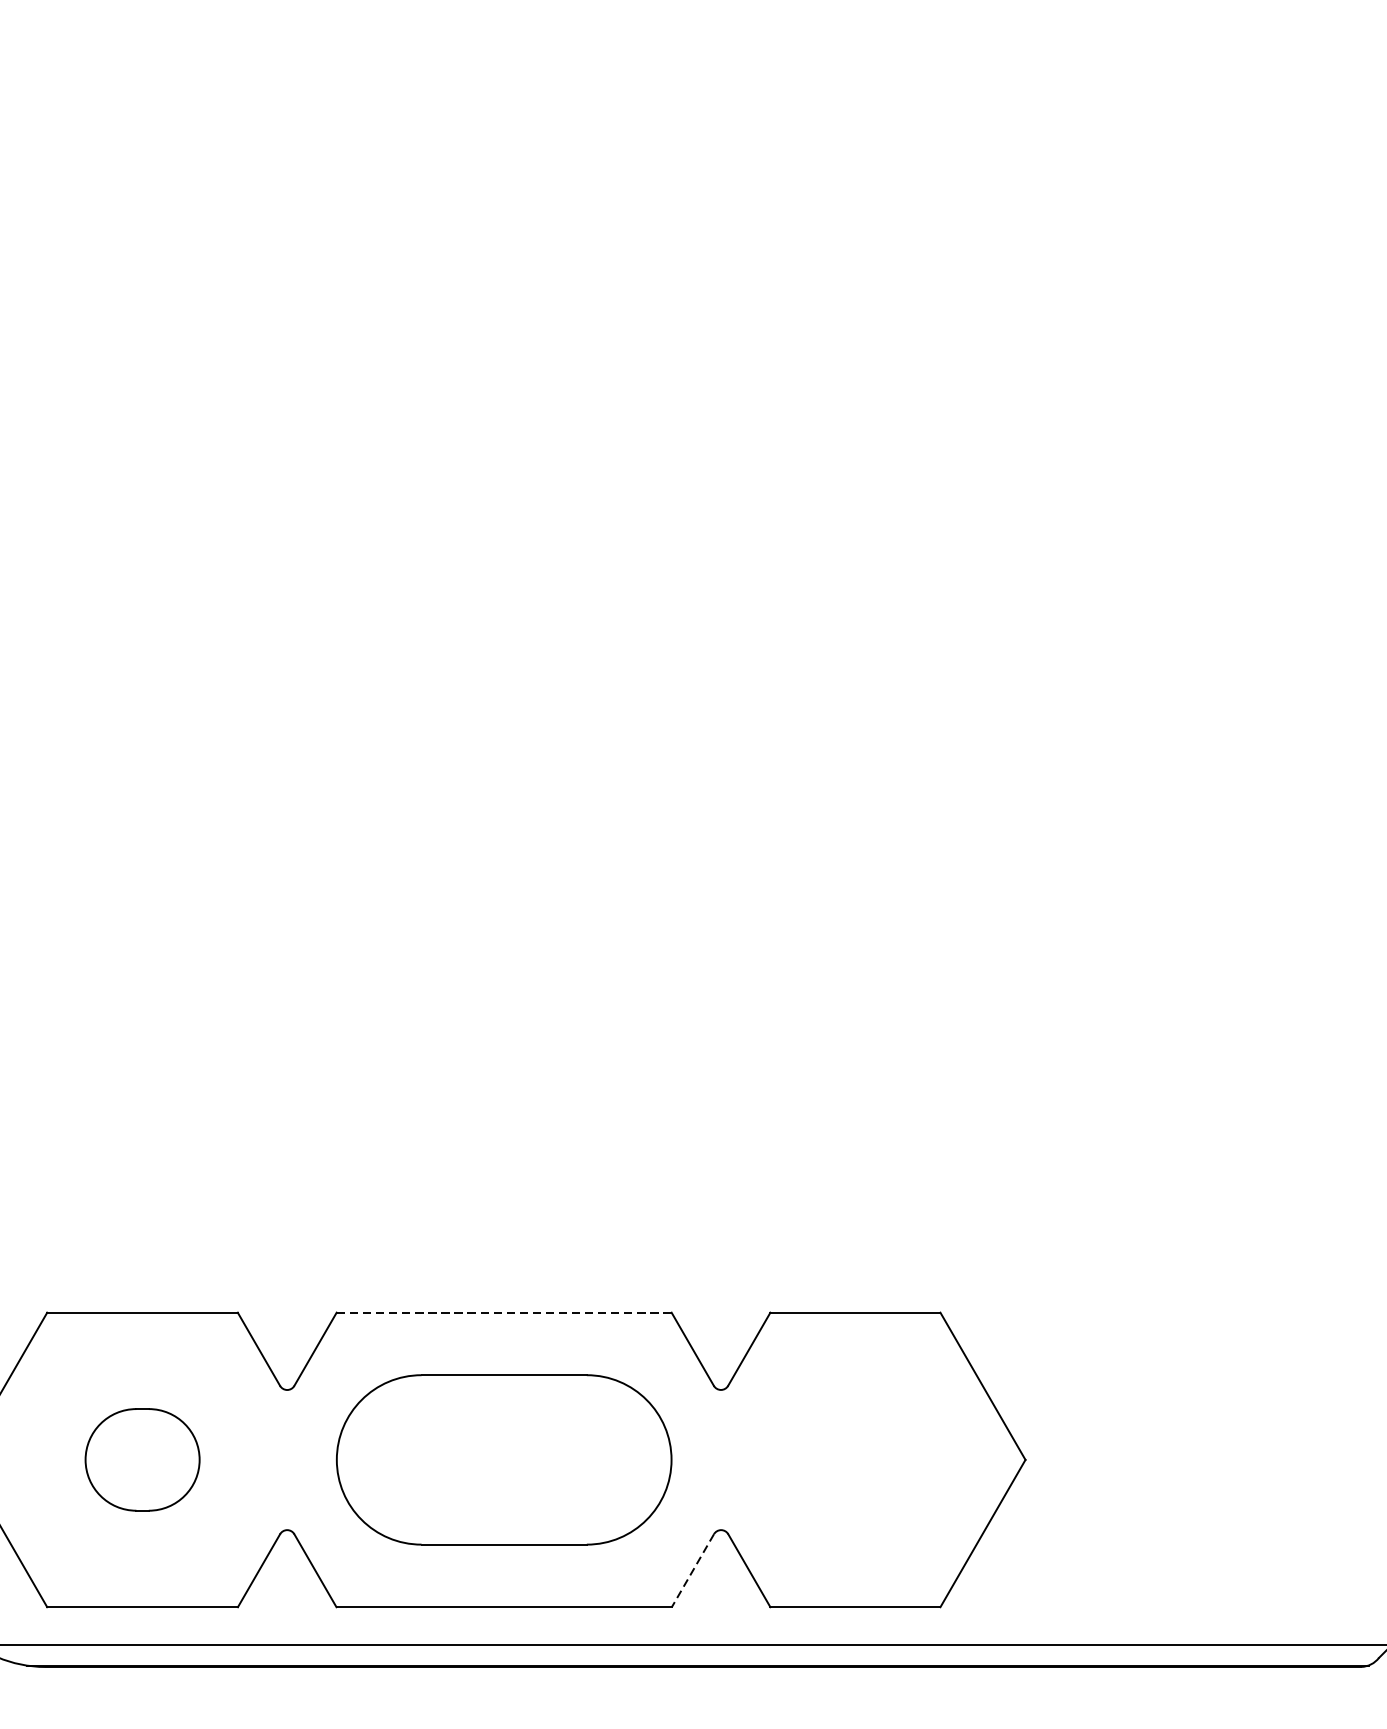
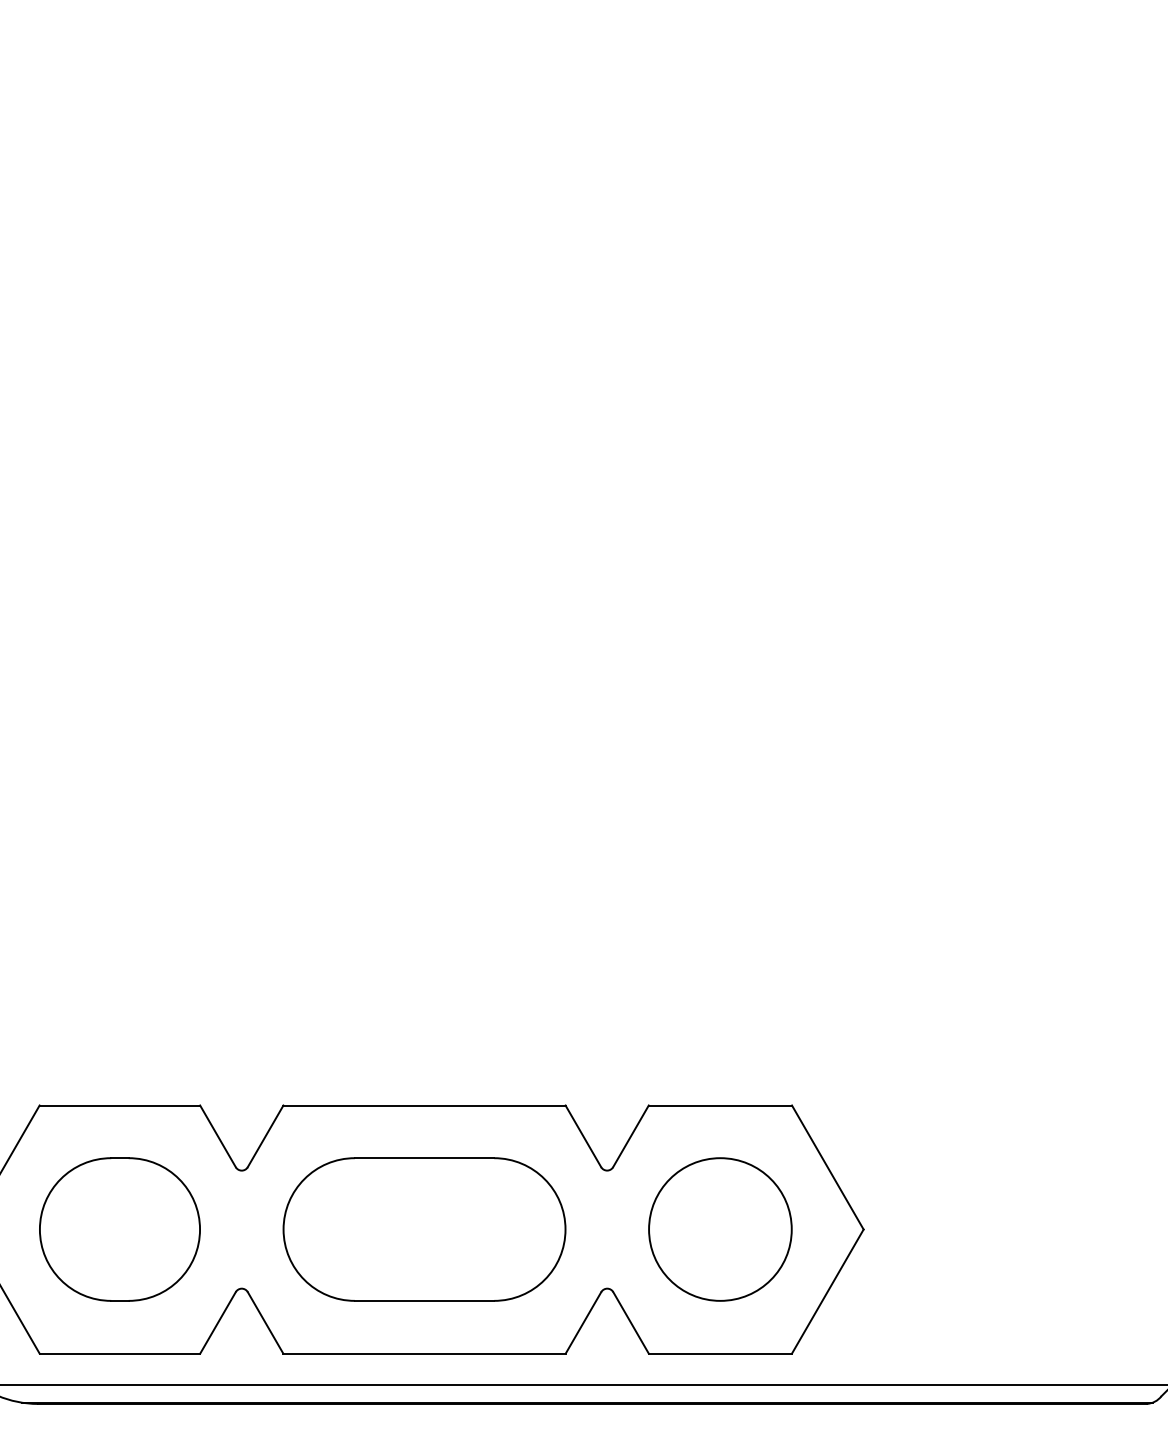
line: (504, 1312) -> (424, 1105), dashed -> solid
part: (142, 1459) -> (119, 1229), size x1.67
circle: (855, 1459) -> (720, 1229), added
line: (692, 1571) -> (583, 1323), dashed -> solid

